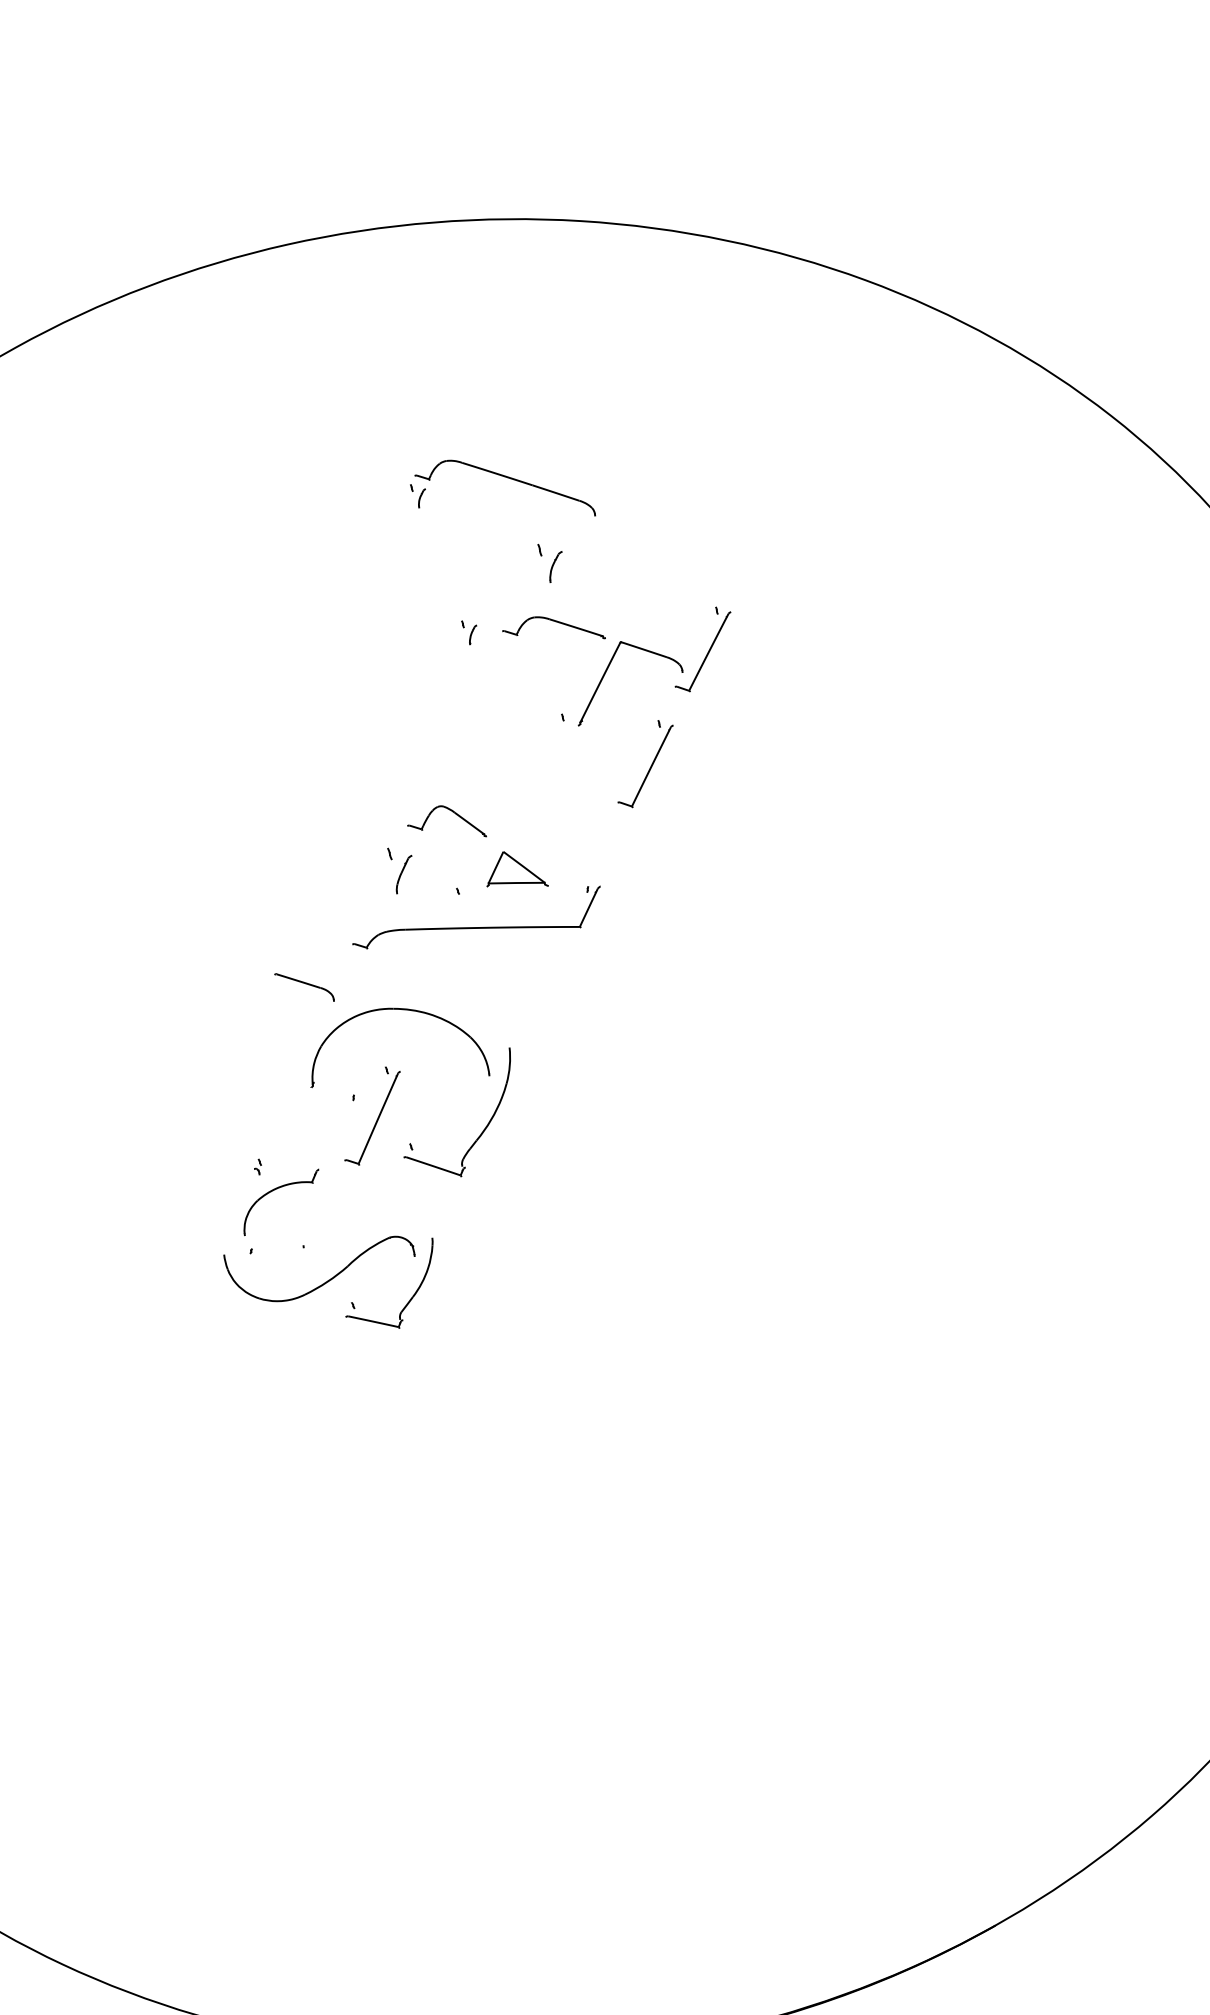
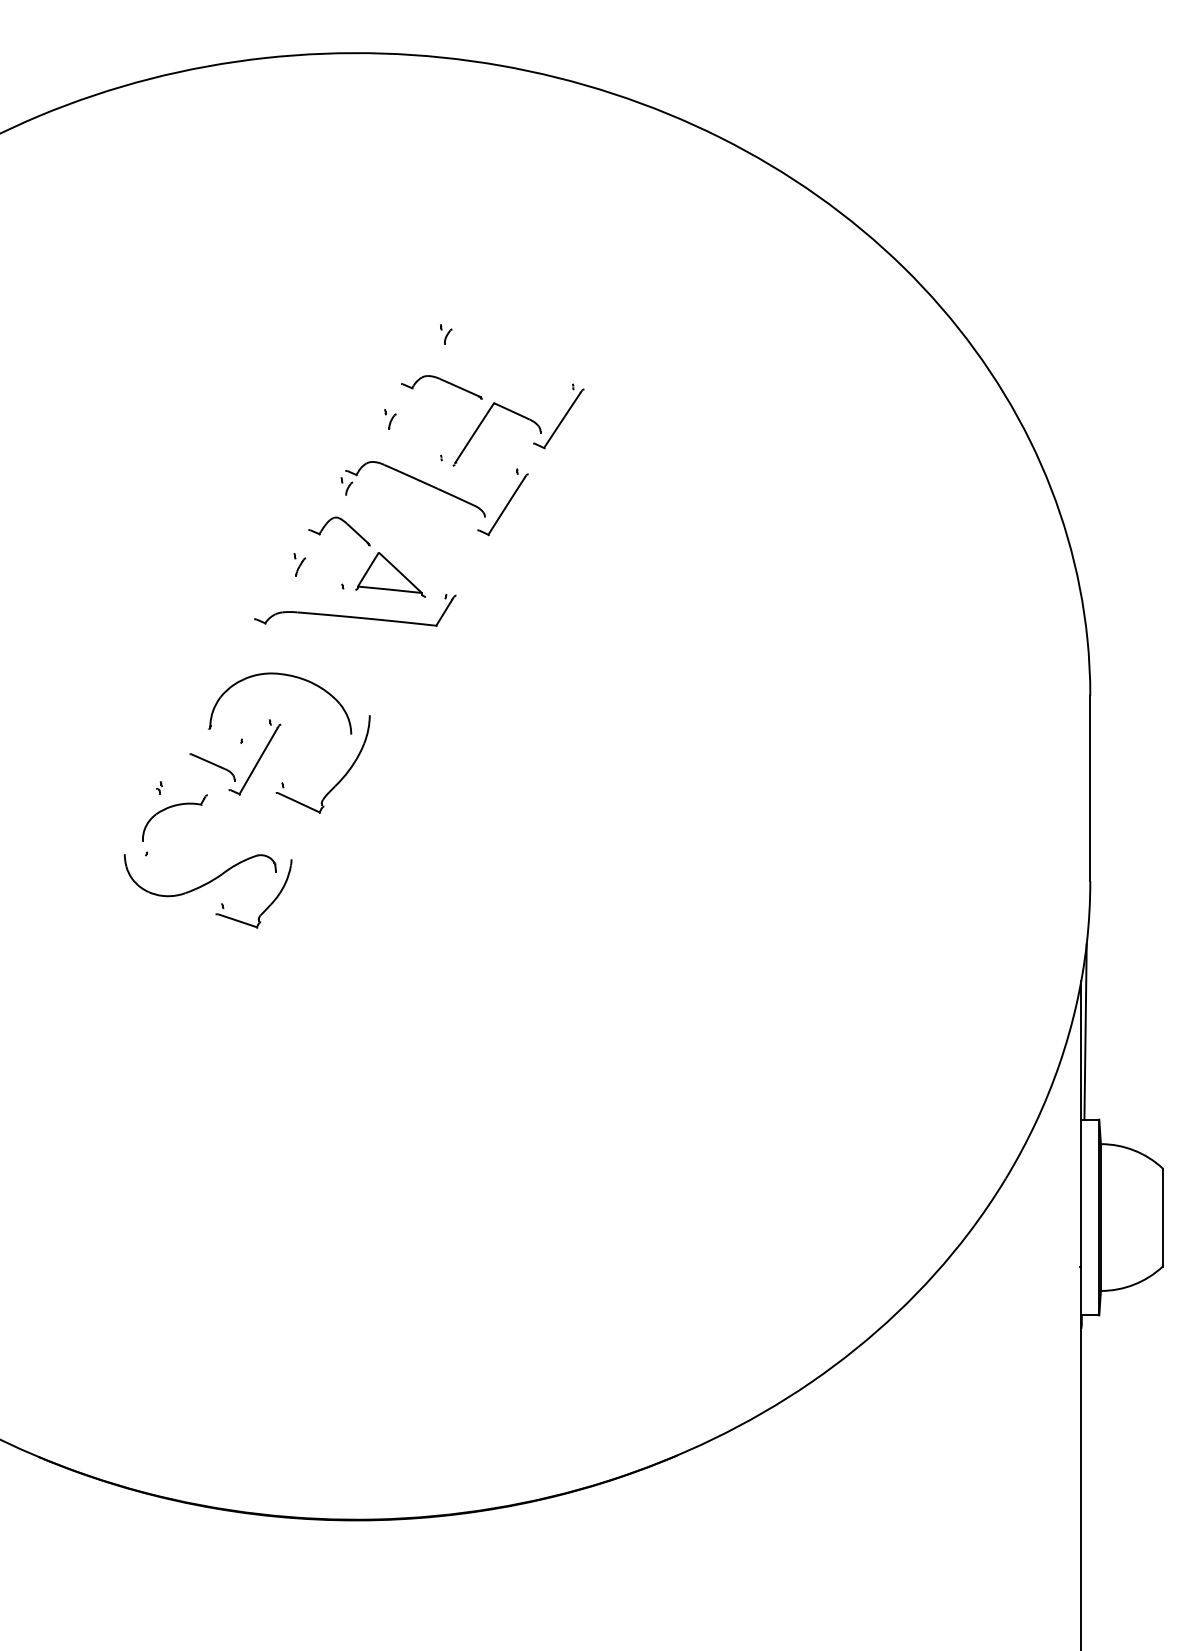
part: (504, 477) -> (416, 480), moved
part: (551, 563) -> (446, 334), size x0.62
part: (470, 632) -> (390, 419), moved
part: (401, 869) -> (299, 564), size x0.62
part: (515, 869) -> (390, 574), size x1.43
part: (304, 987) -> (212, 767), moved

